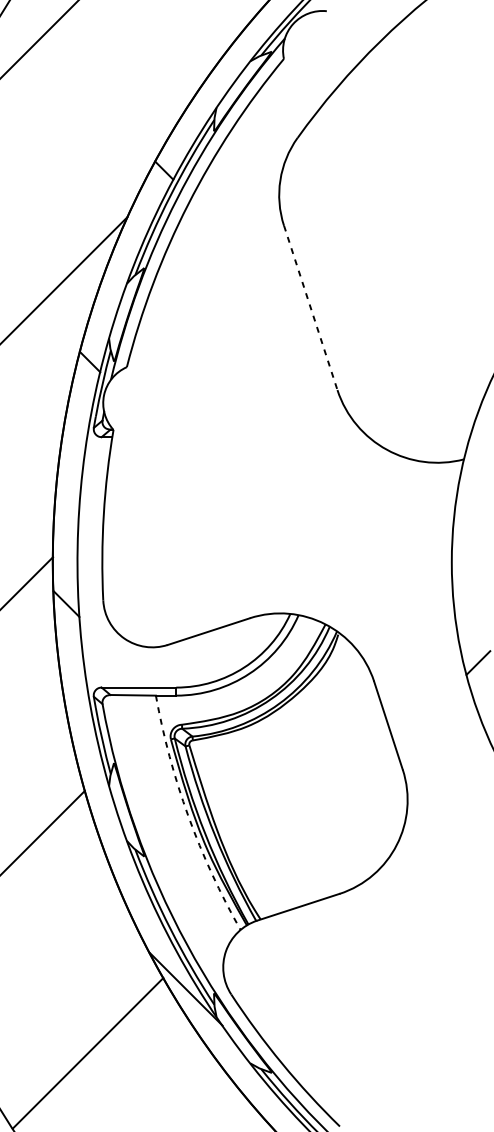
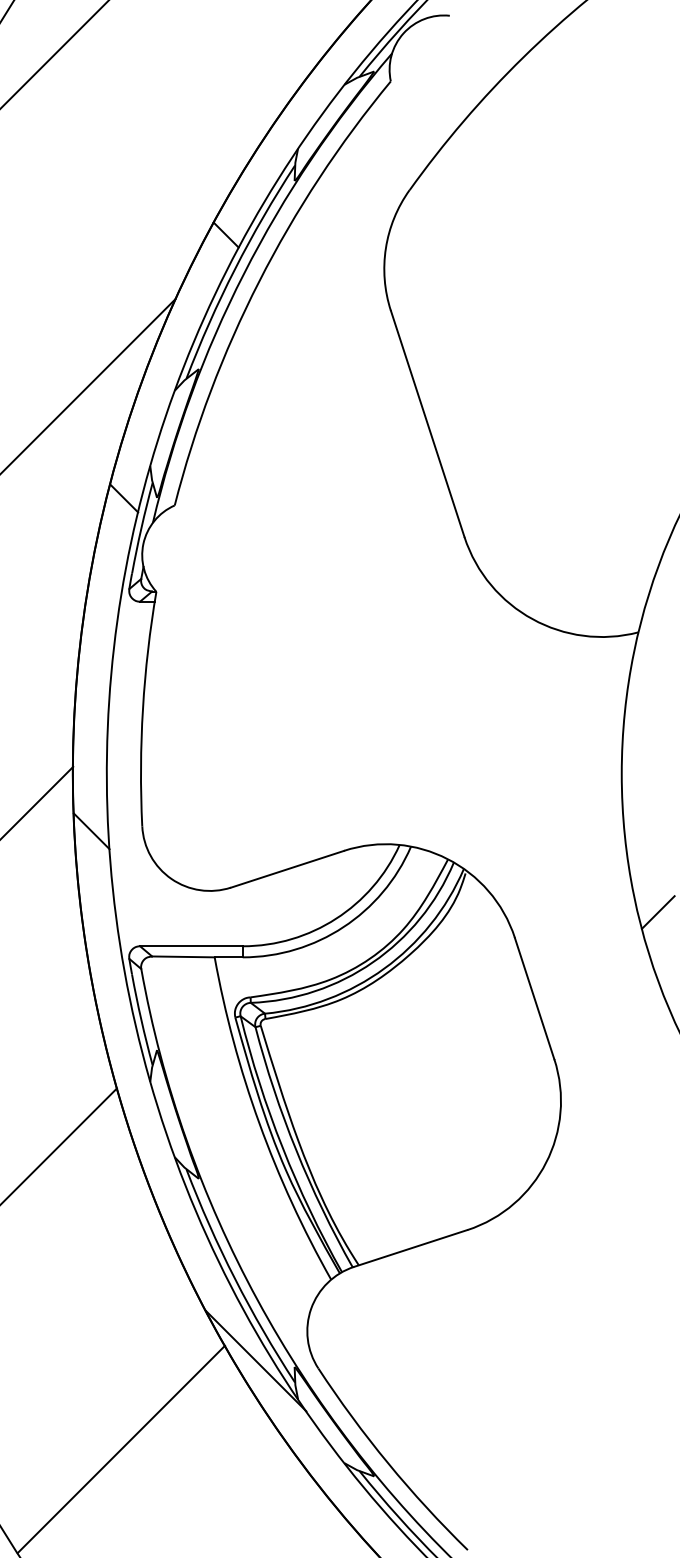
line: (310, 307) -> (427, 423), dashed -> solid
arc: (188, 816) -> (259, 1123), dashed -> solid

